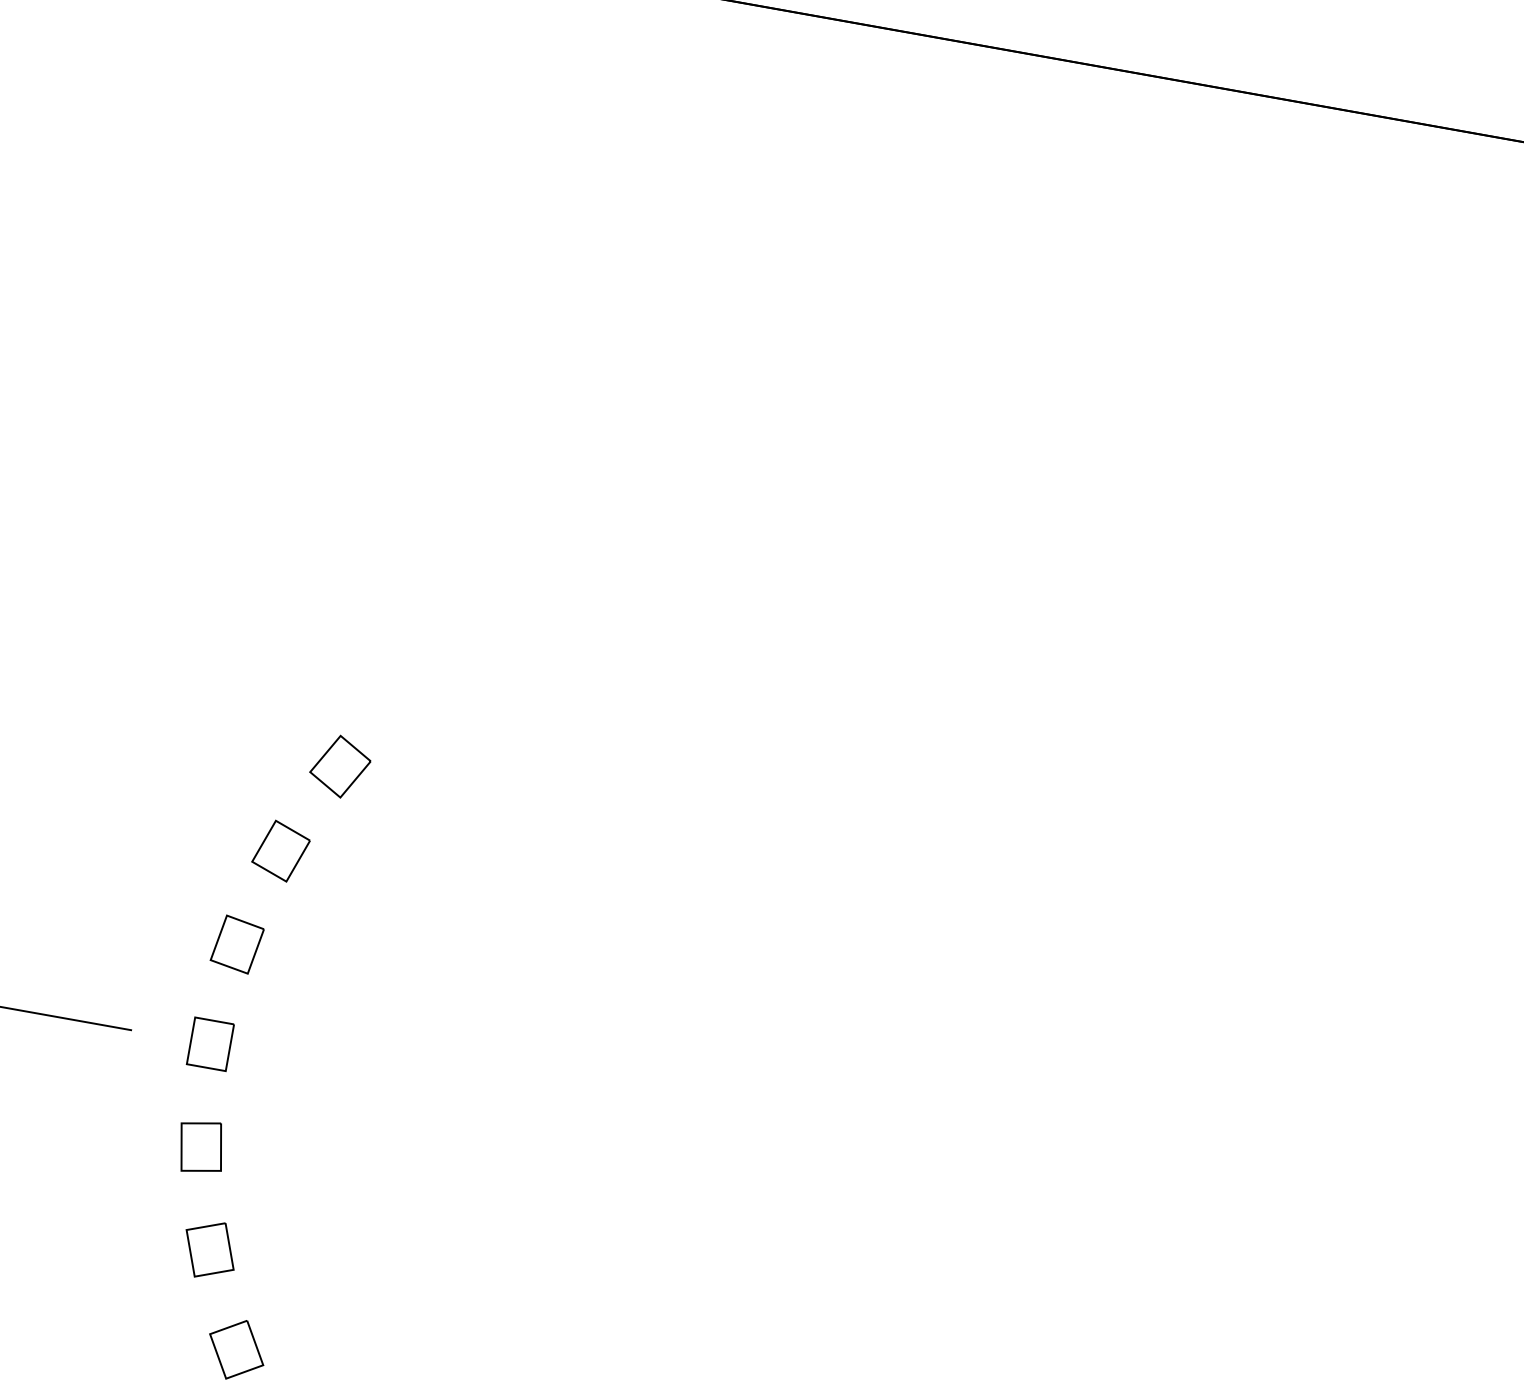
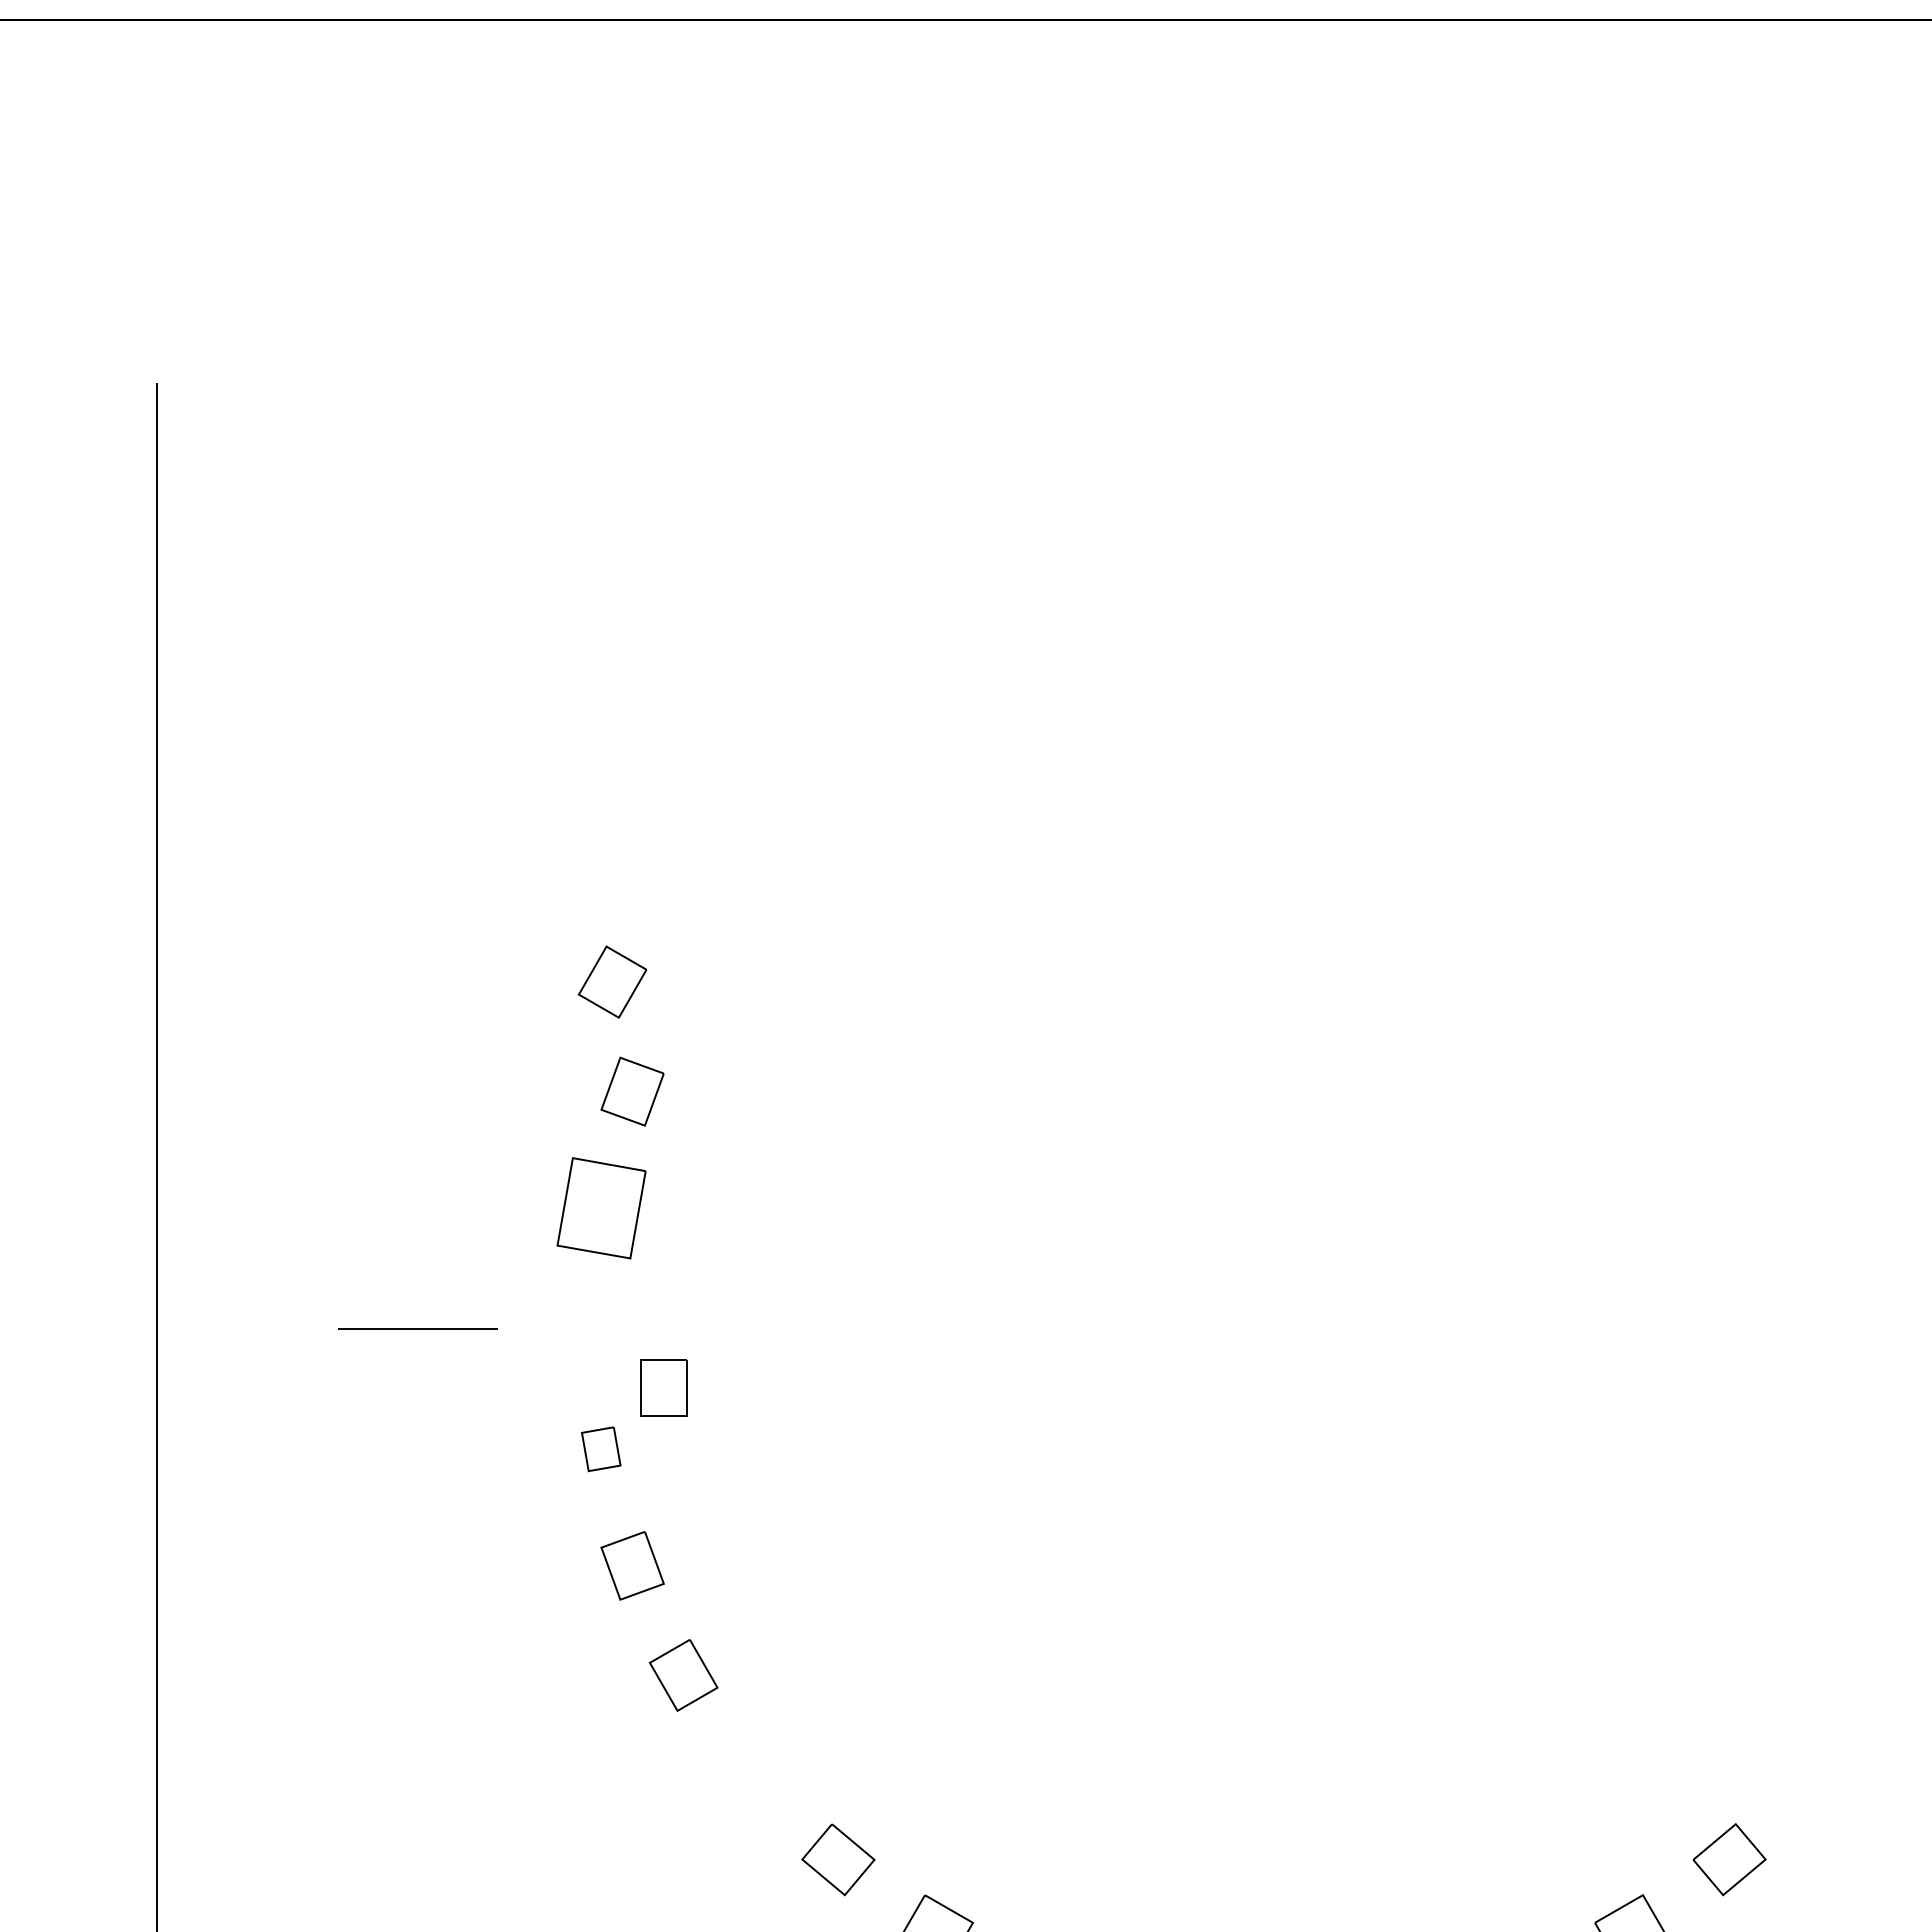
part: (340, 766) -> (612, 981), moved
part: (236, 944) -> (600, 1208), size x1.6
part: (210, 1044) -> (663, 1387), moved
part: (200, 1147) -> (600, 1449), size x0.7

